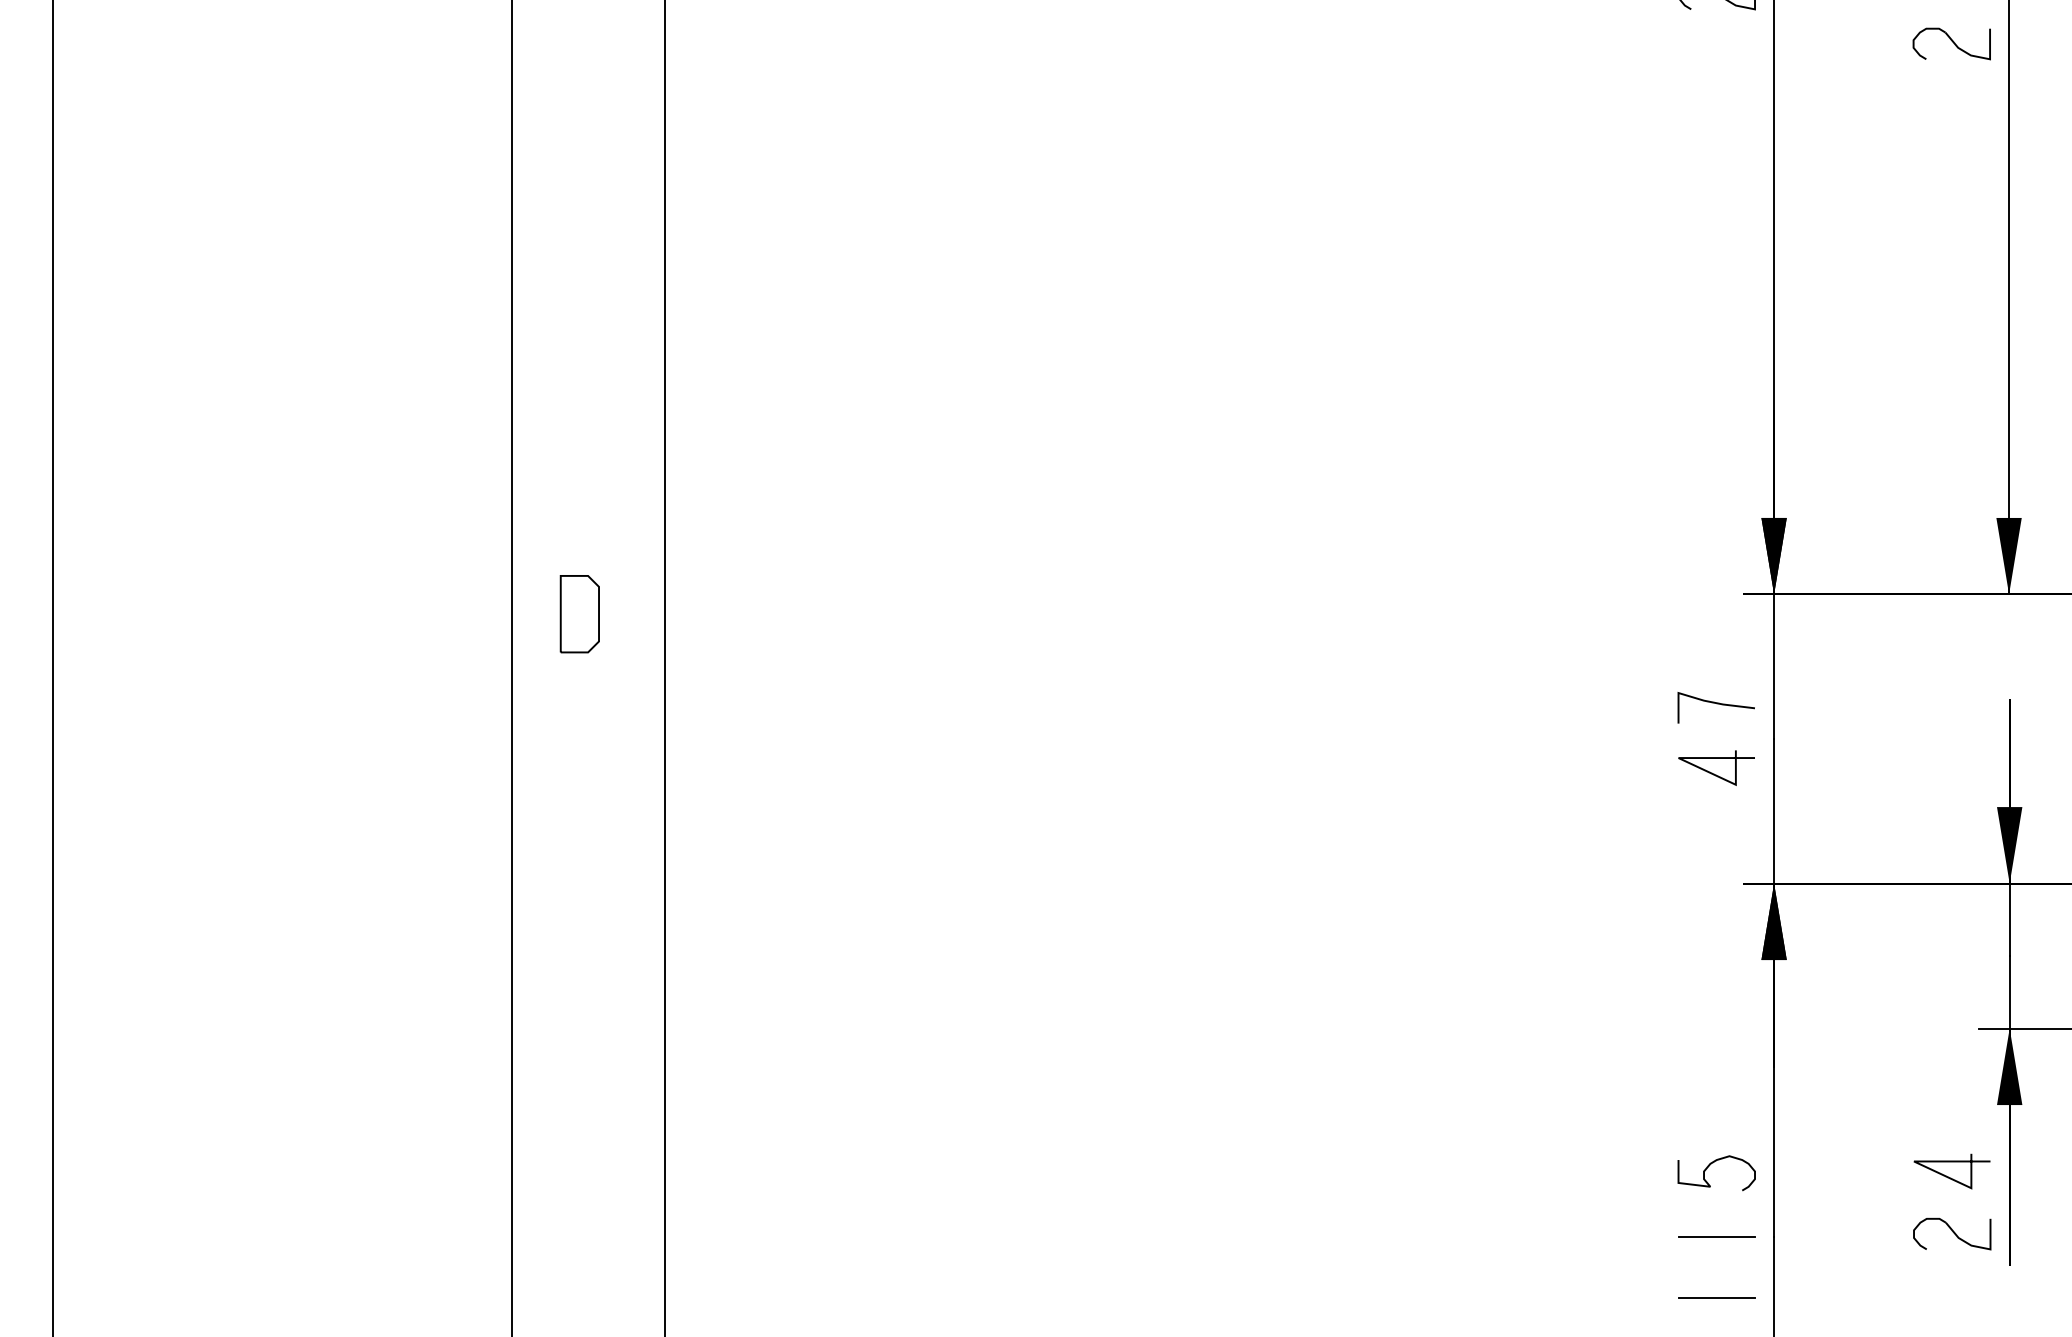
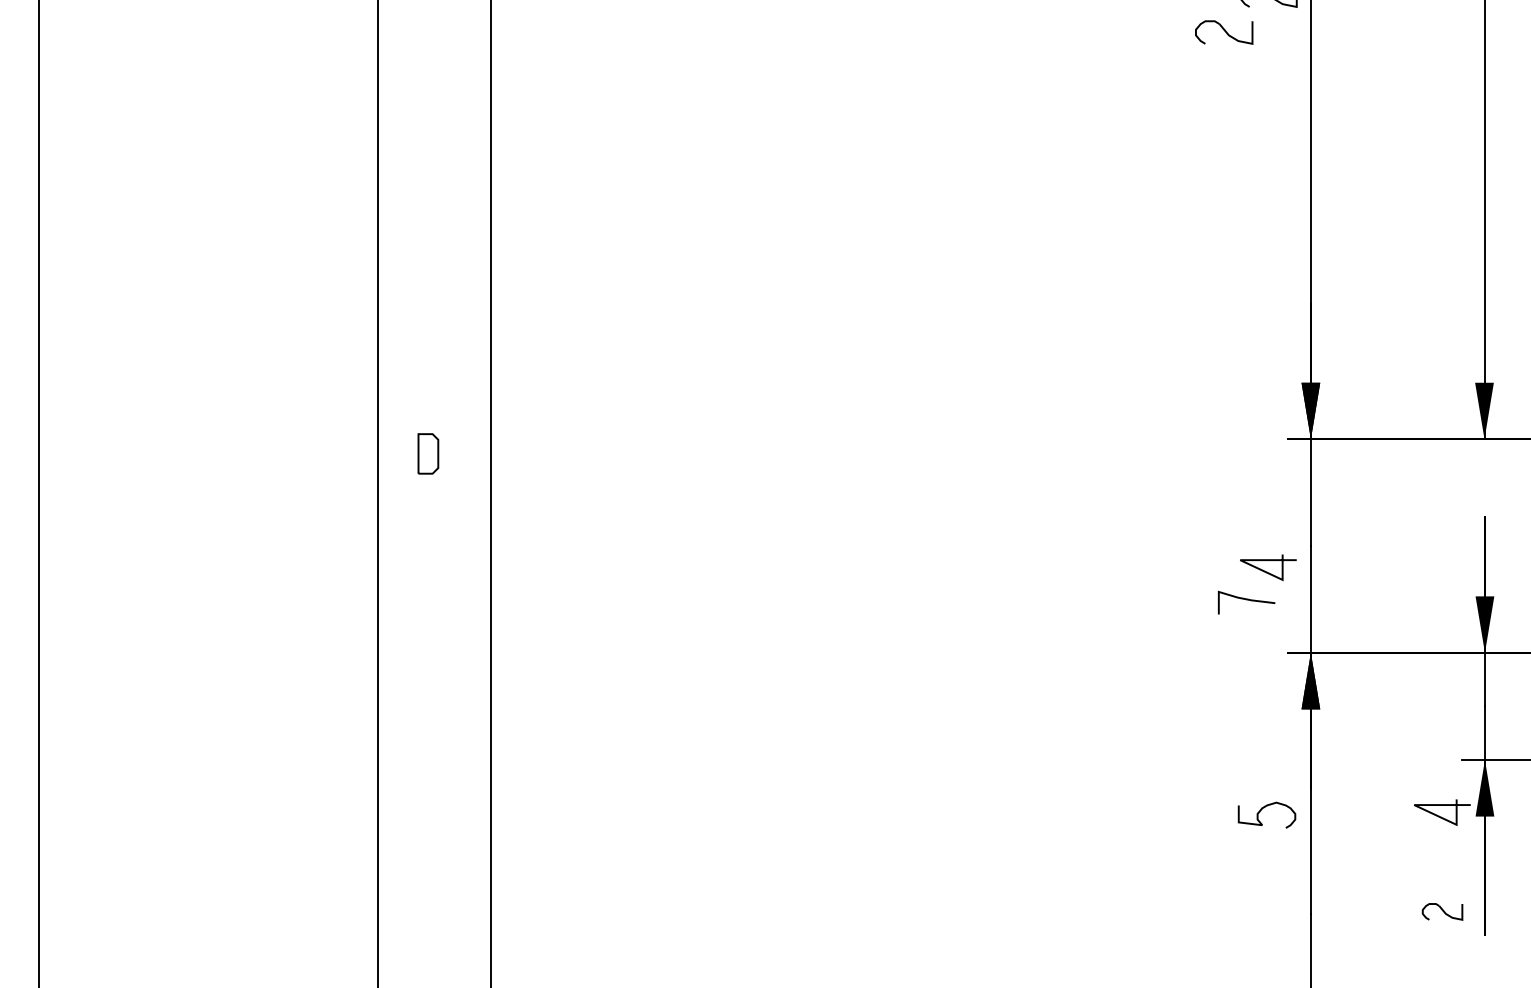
part: (1951, 43) -> (1223, 32), moved
part: (579, 614) -> (428, 454), size x0.7
curve: (1716, 704) -> (1246, 600), moved
curve: (1709, 1166) -> (1261, 810), moved
line: (1948, 1176) -> (1439, 816), moved
part: (1952, 1233) -> (1442, 911), size x0.7
line: (1716, 1236) -> (1268, 913), removed
line: (1716, 1297) -> (1268, 958), removed

